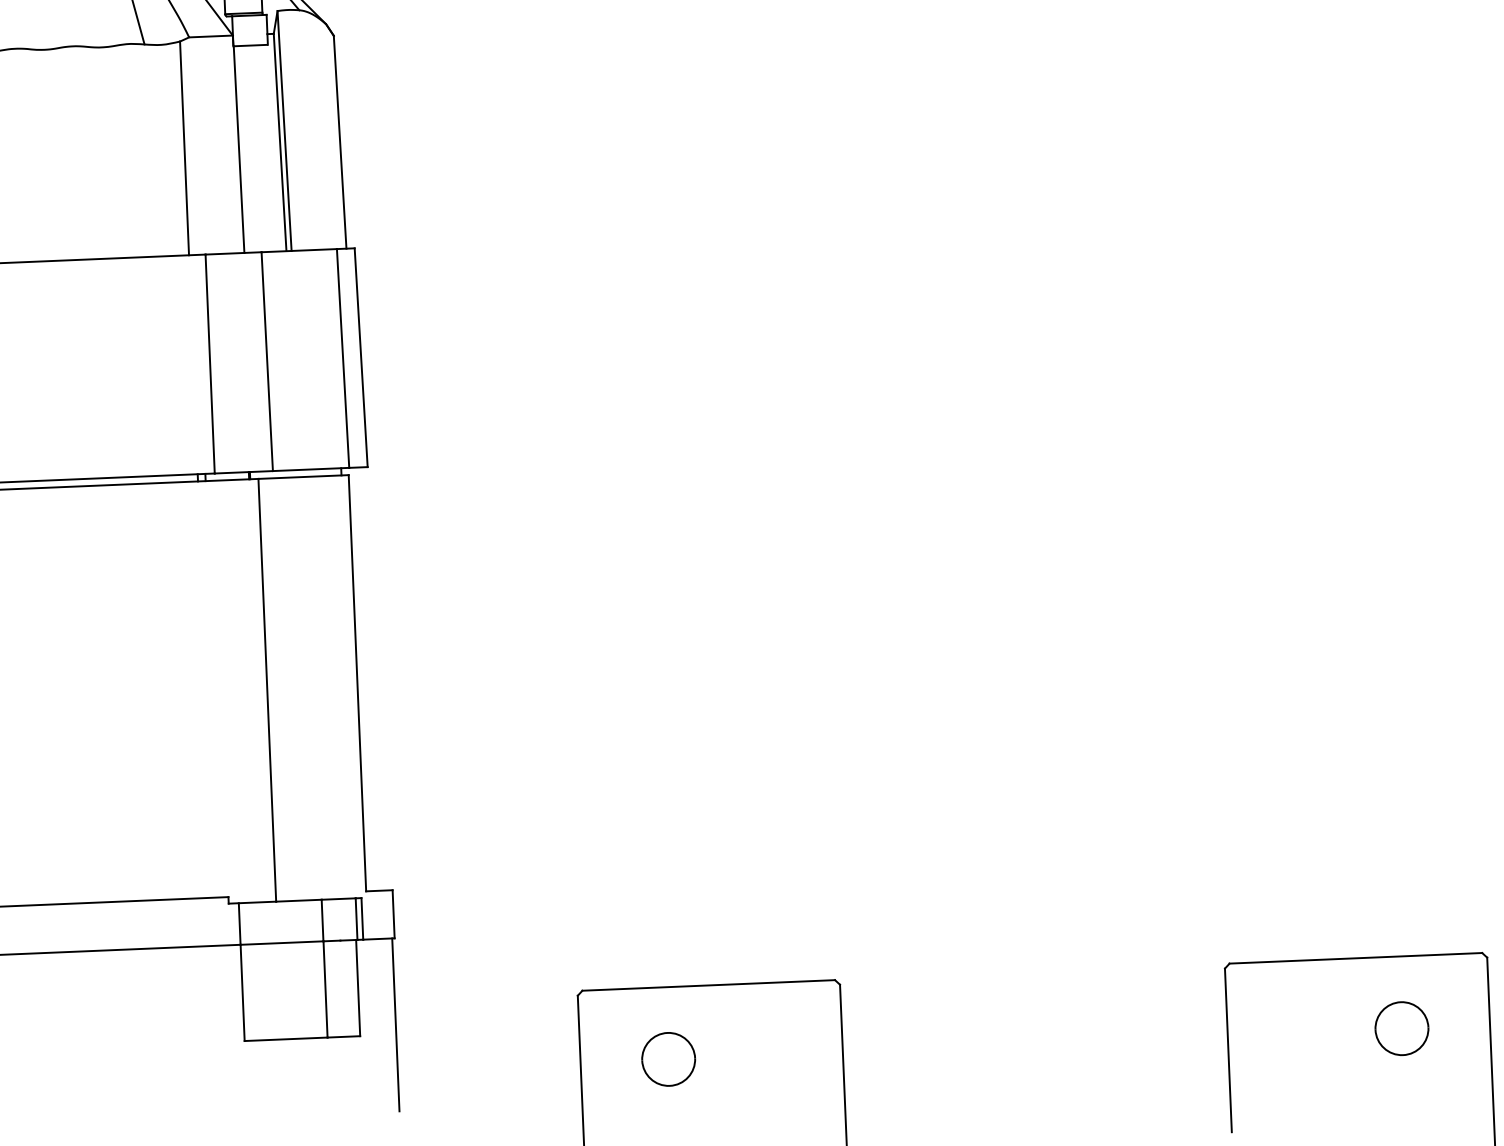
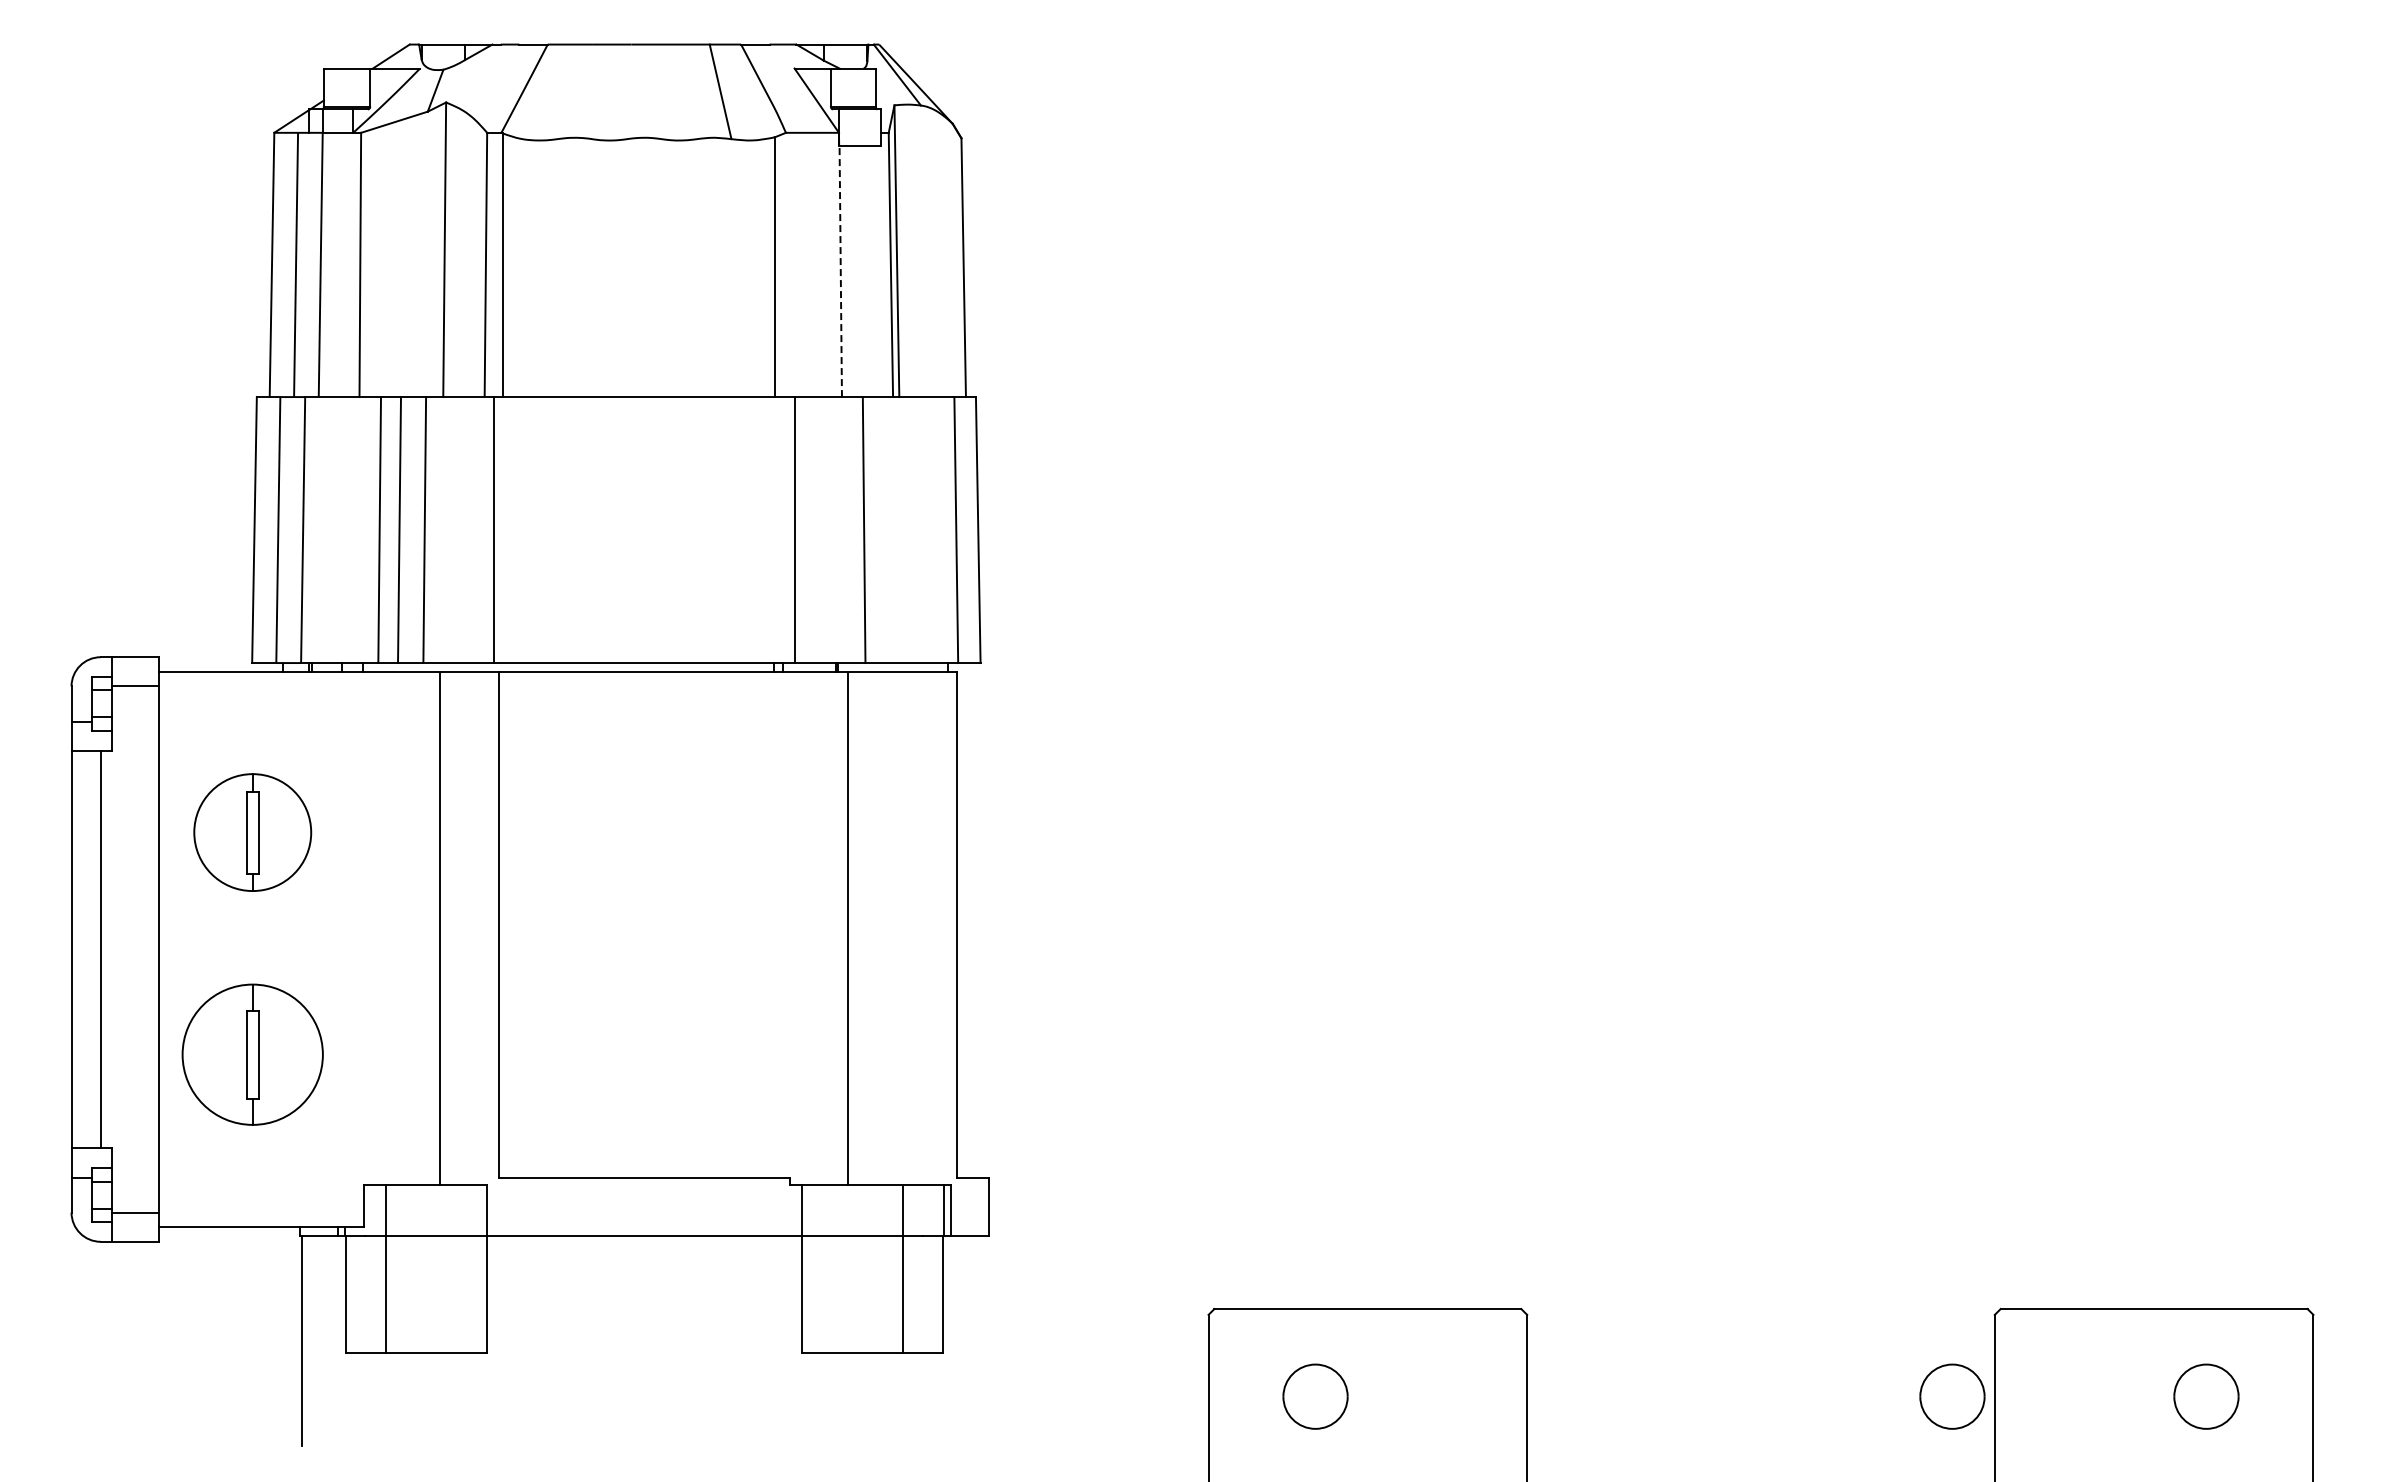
line: (238, 149) -> (840, 271), solid -> dashed
line: (395, 1024) -> (986, 1340), removed
part: (1192, 1037) -> (1952, 1396), added

